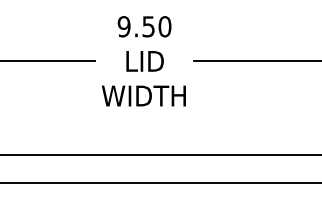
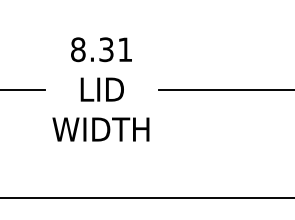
text: (144, 26) -> (101, 49), 9.50 -> 8.31

